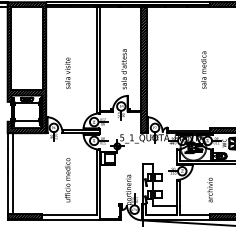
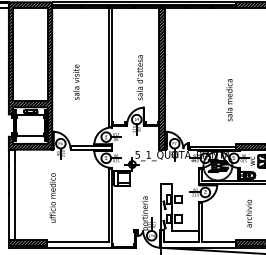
text: (203, 69) -> (229, 99), moved
text: (67, 180) -> (52, 198), moved
text: (209, 189) -> (248, 213), moved

